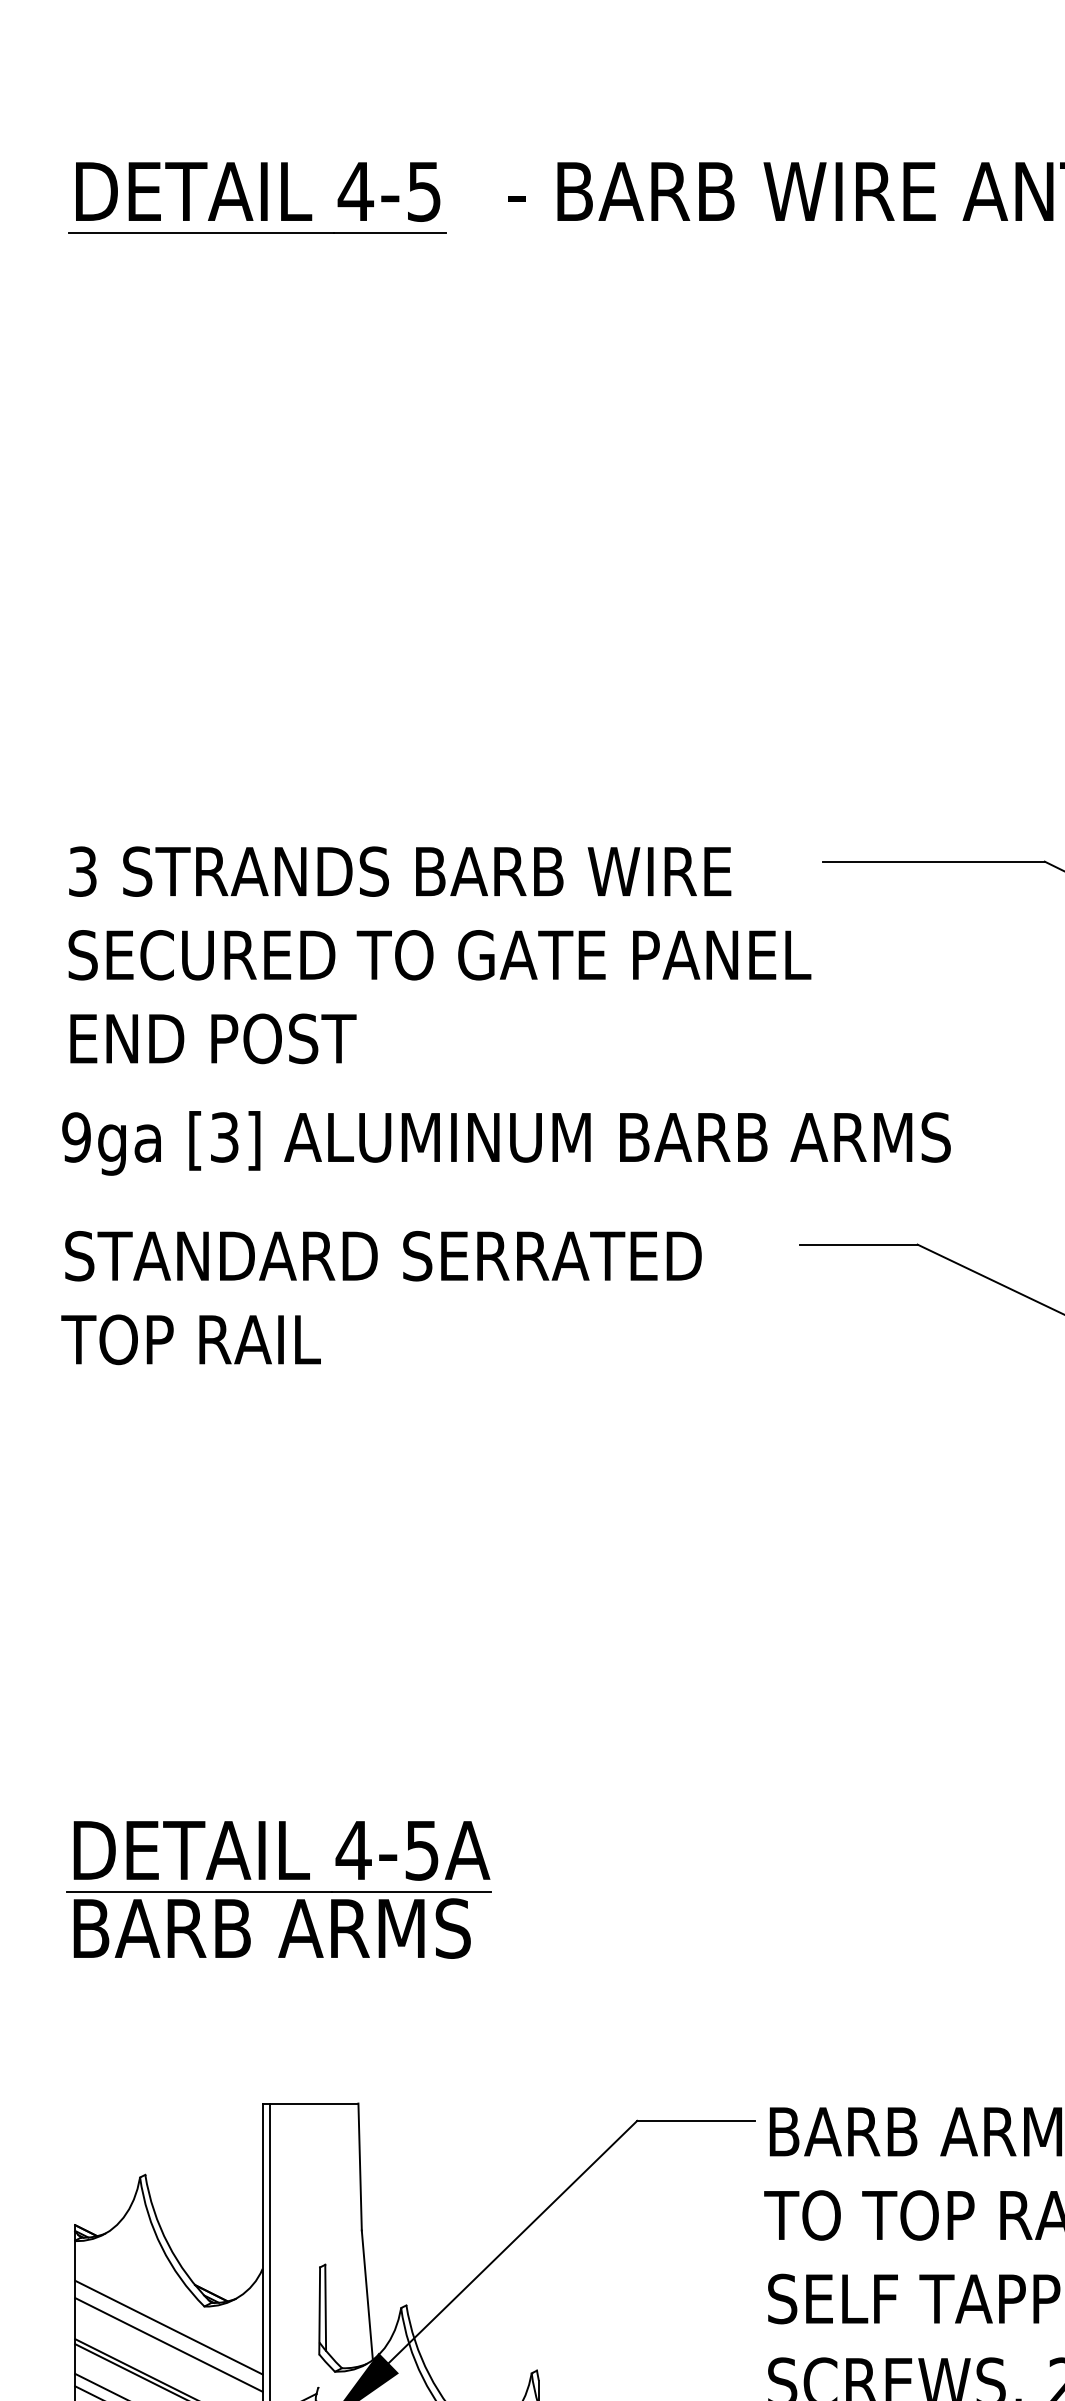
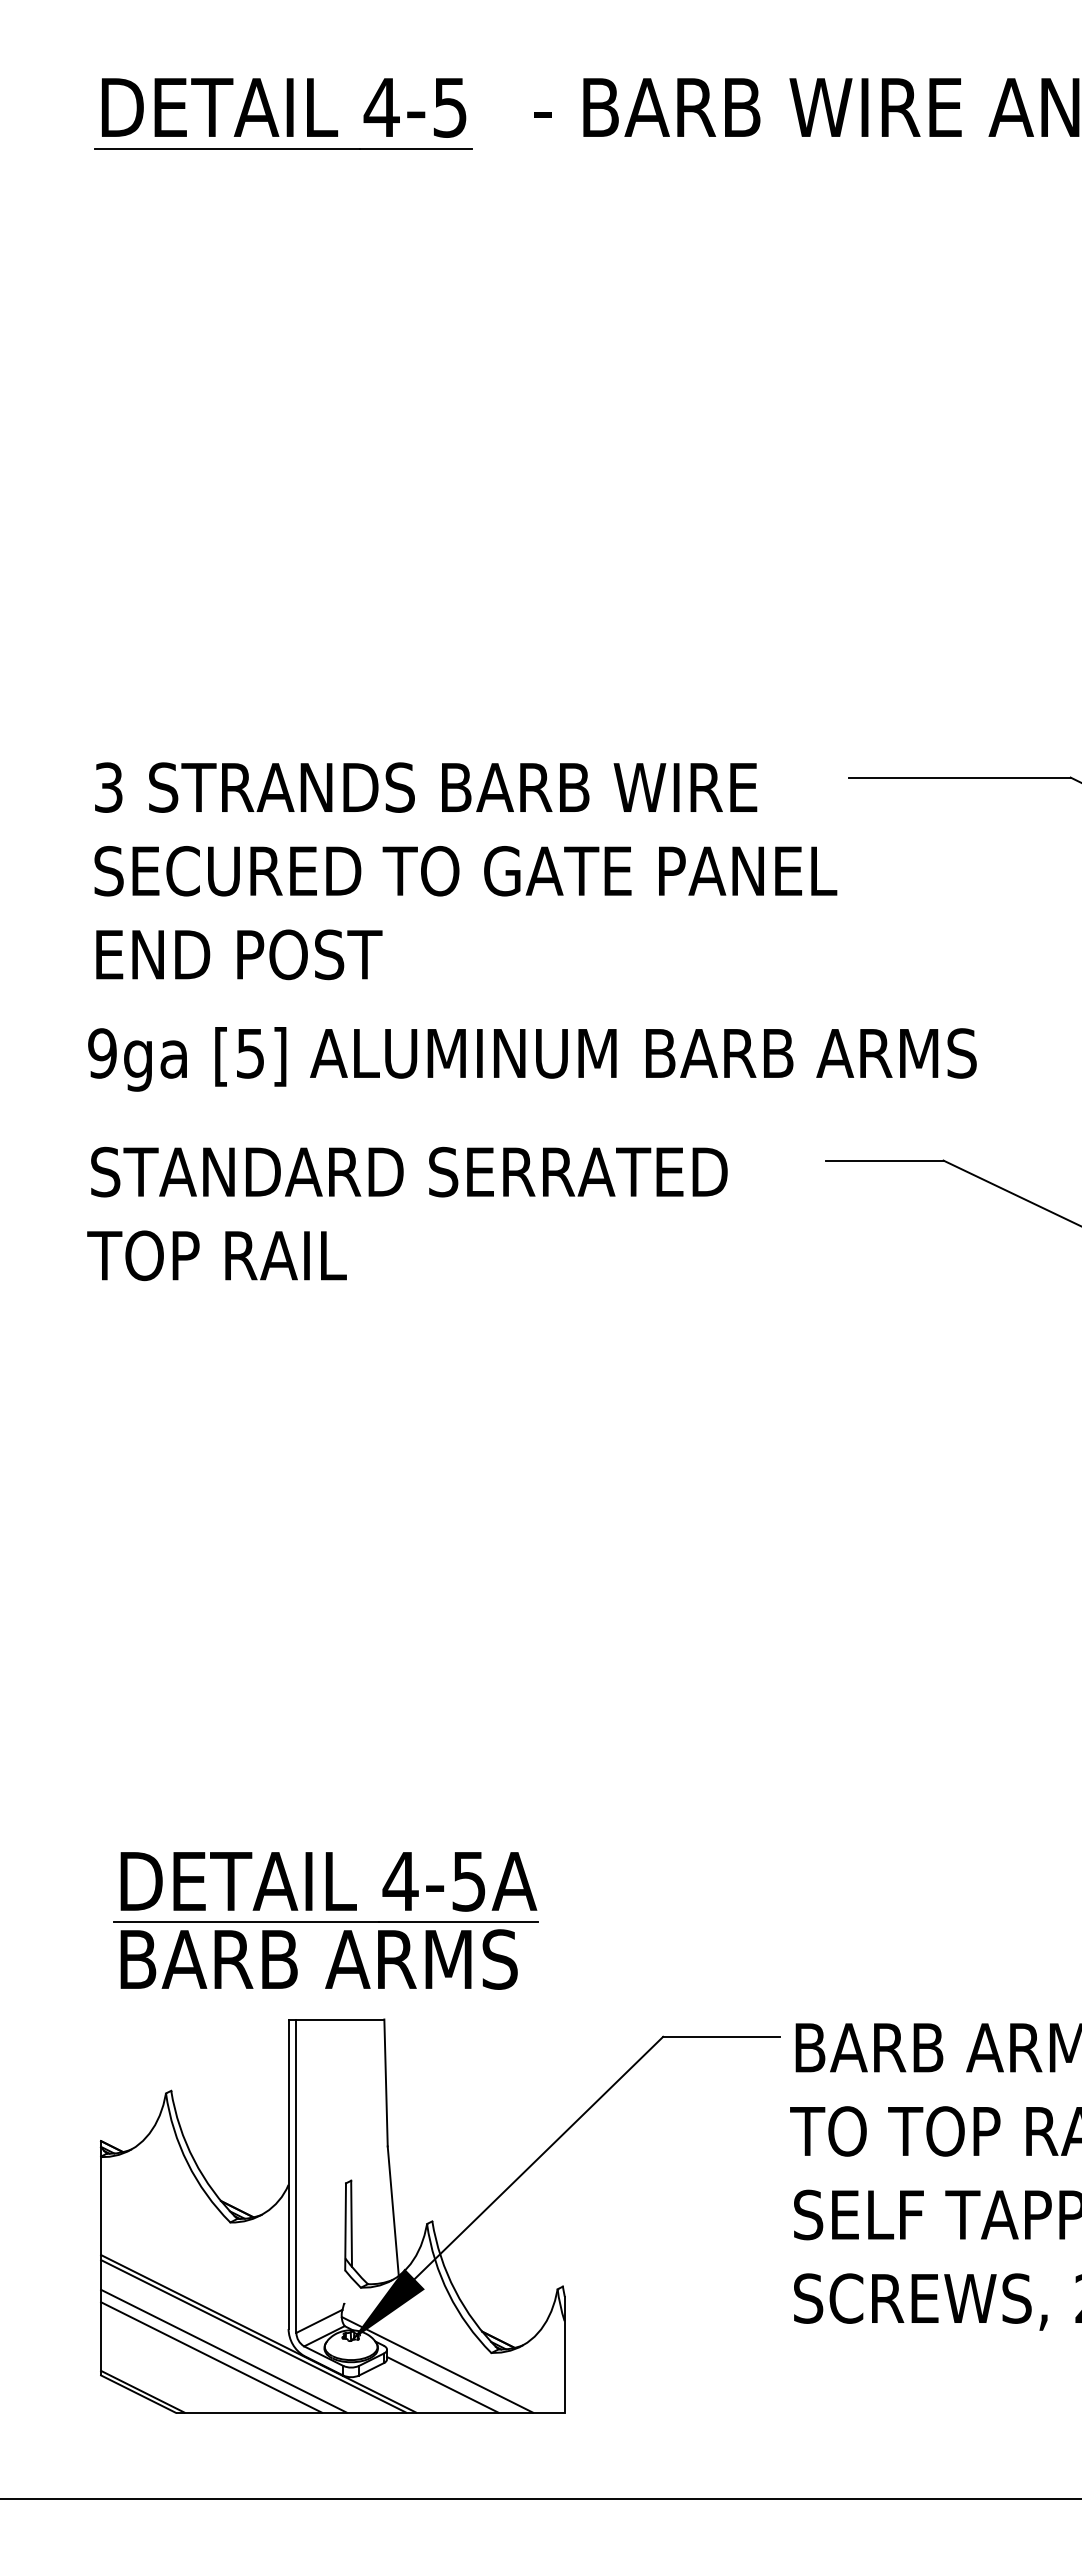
text: (224, 1137) -> (250, 1053), [3] -> [5]
part: (278, 1889) -> (325, 1920), moved
line: (168, 2327) -> (194, 2243), removed
line: (168, 2344) -> (194, 2260), removed

